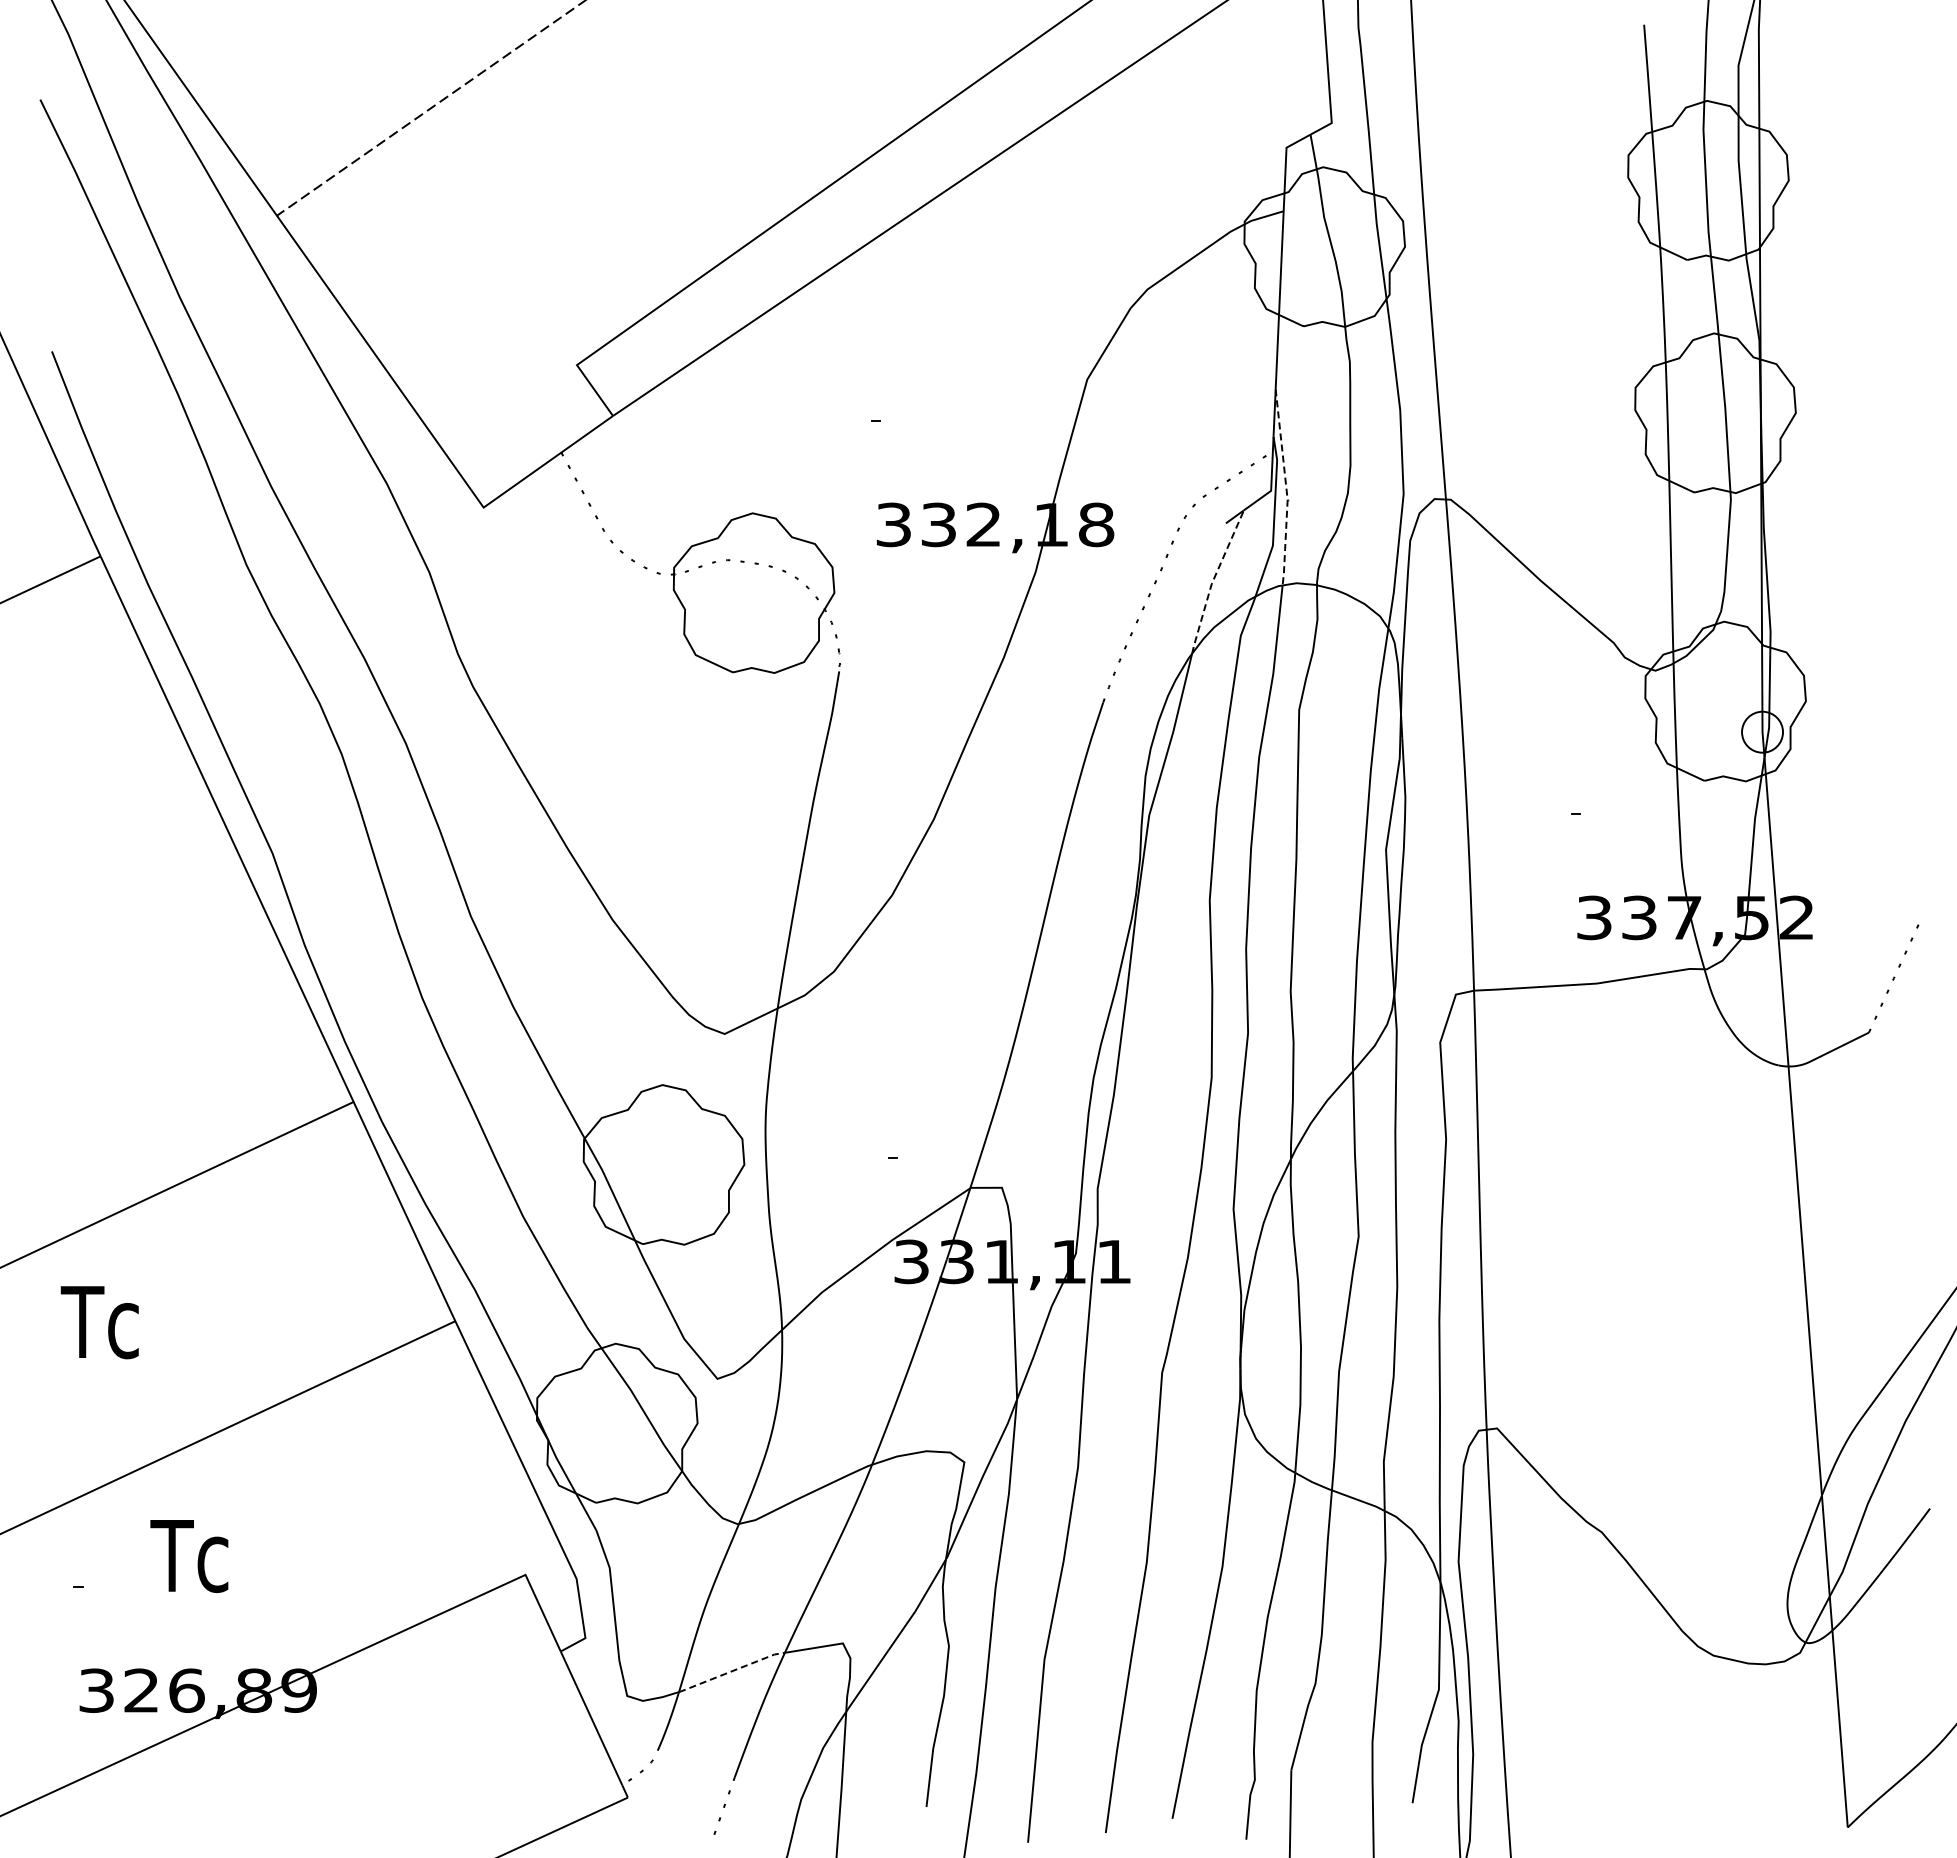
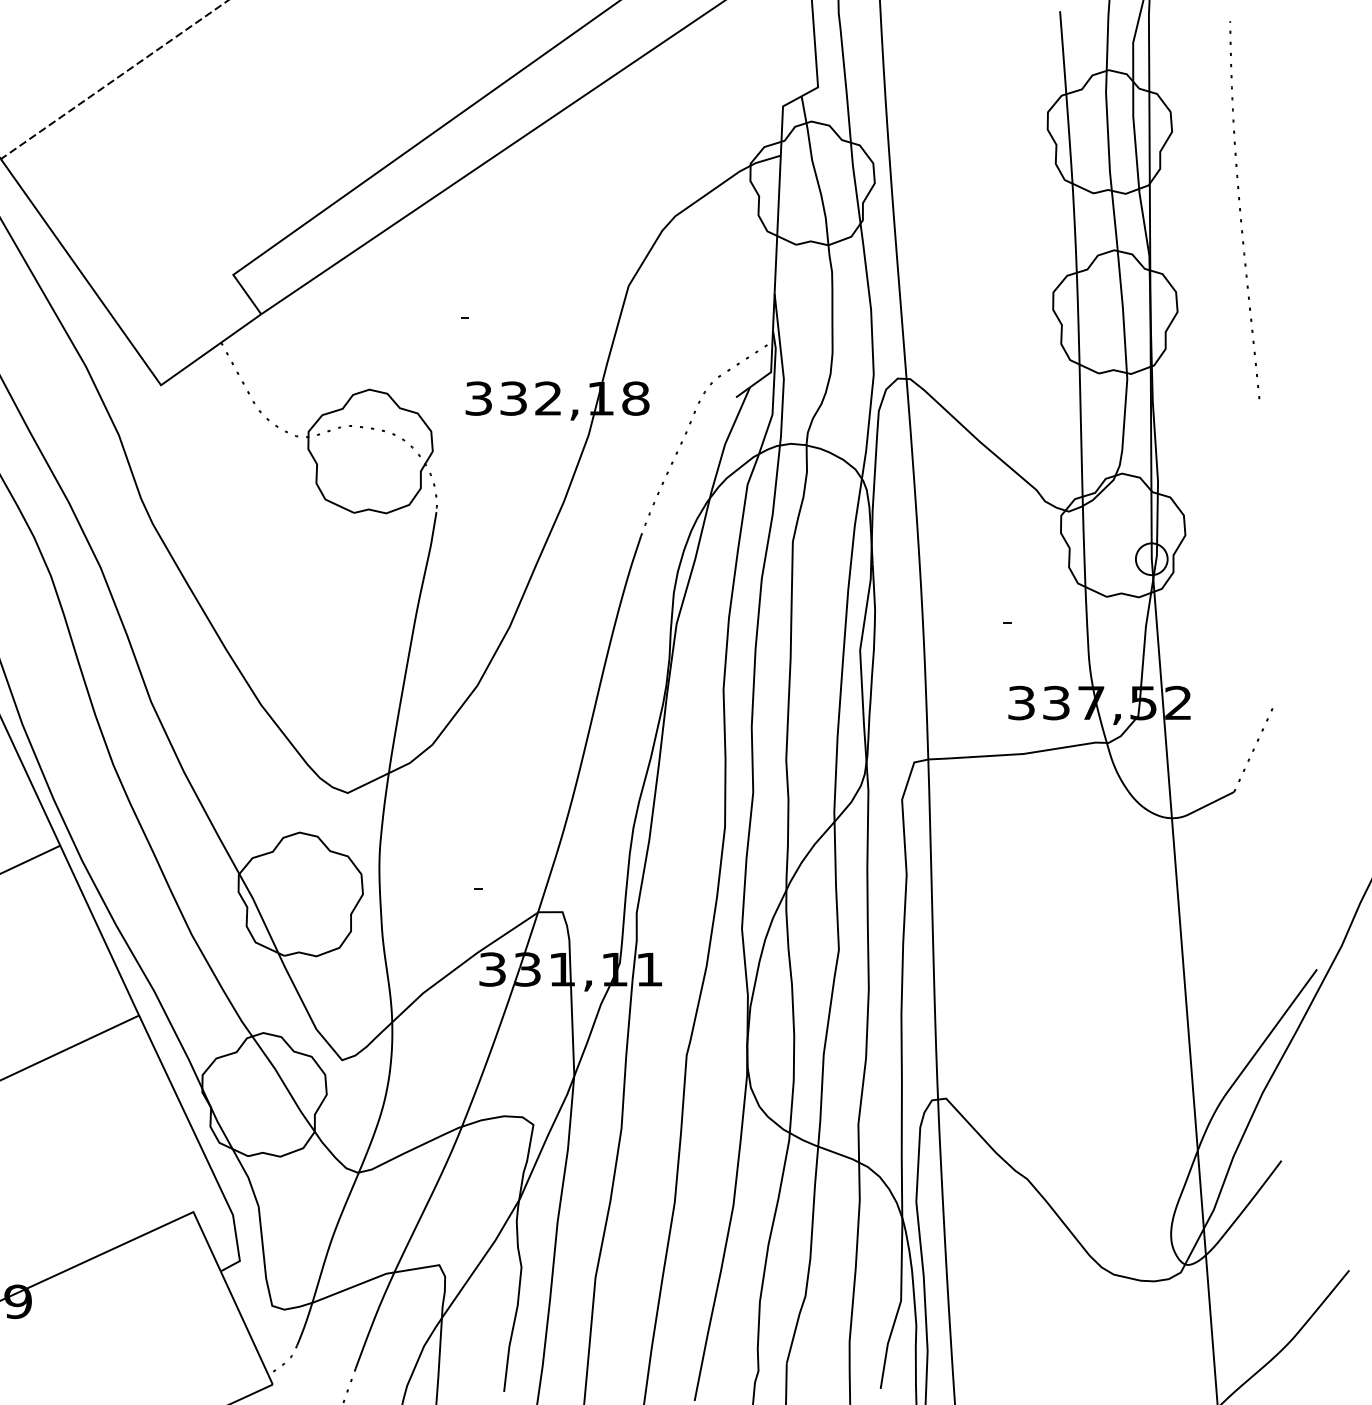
curve: (1877, 281) -> (1240, 210), added
line: (1286, 488) -> (783, 370), dashed -> solid
line: (1212, 581) -> (725, 442), dashed -> solid
line: (731, 1671) -> (353, 1286), dashed -> solid

